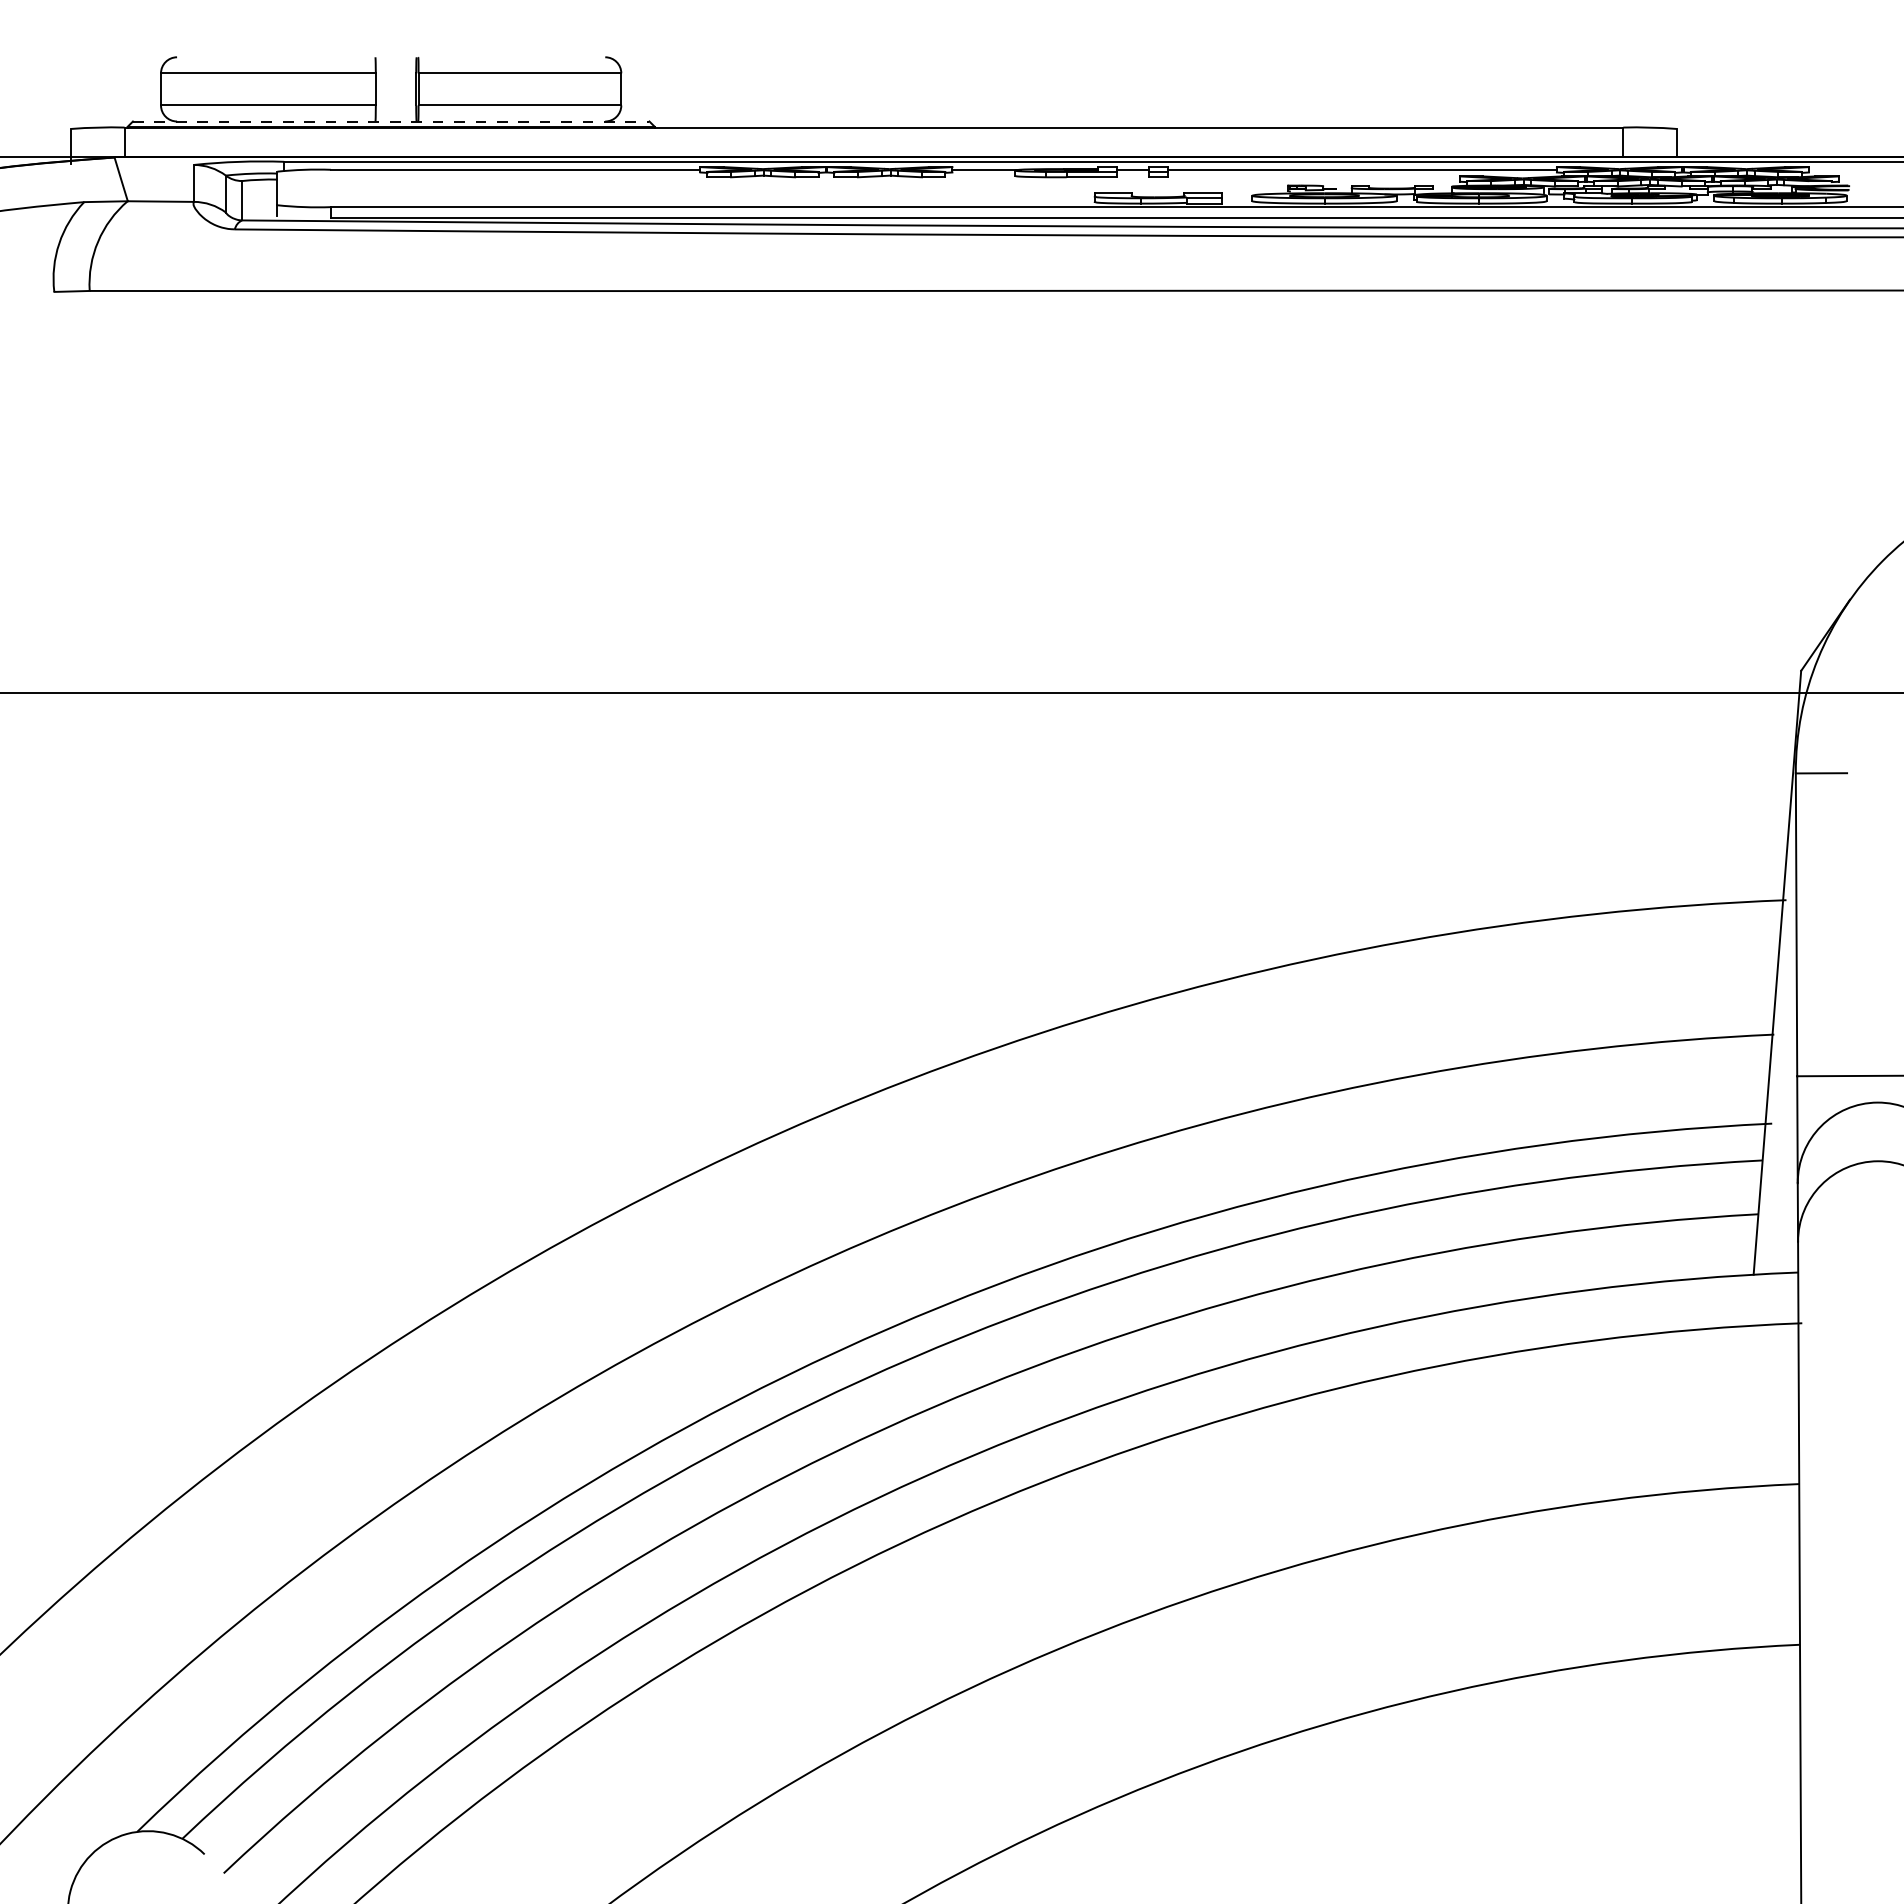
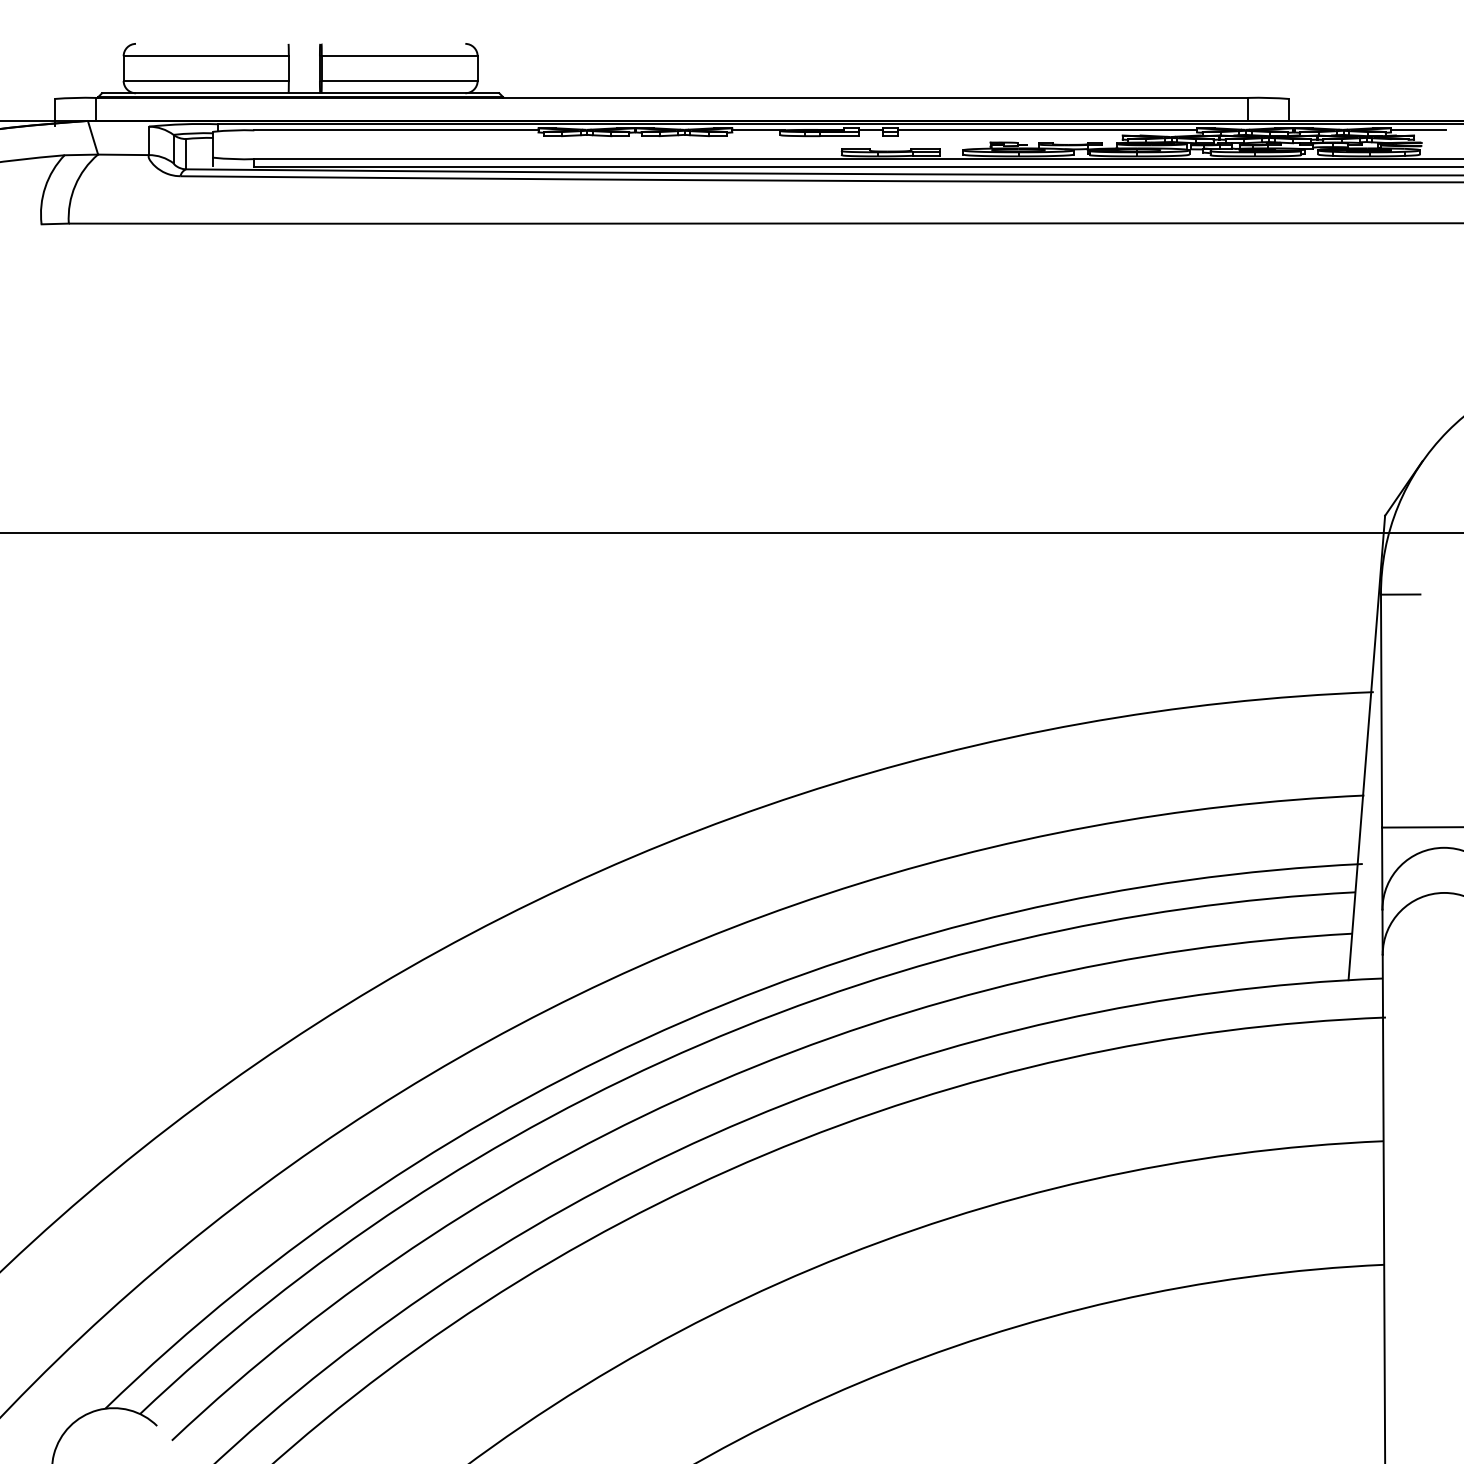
line: (391, 121) -> (300, 93), dashed -> solid
line: (1844, 169) -> (1418, 130), added

